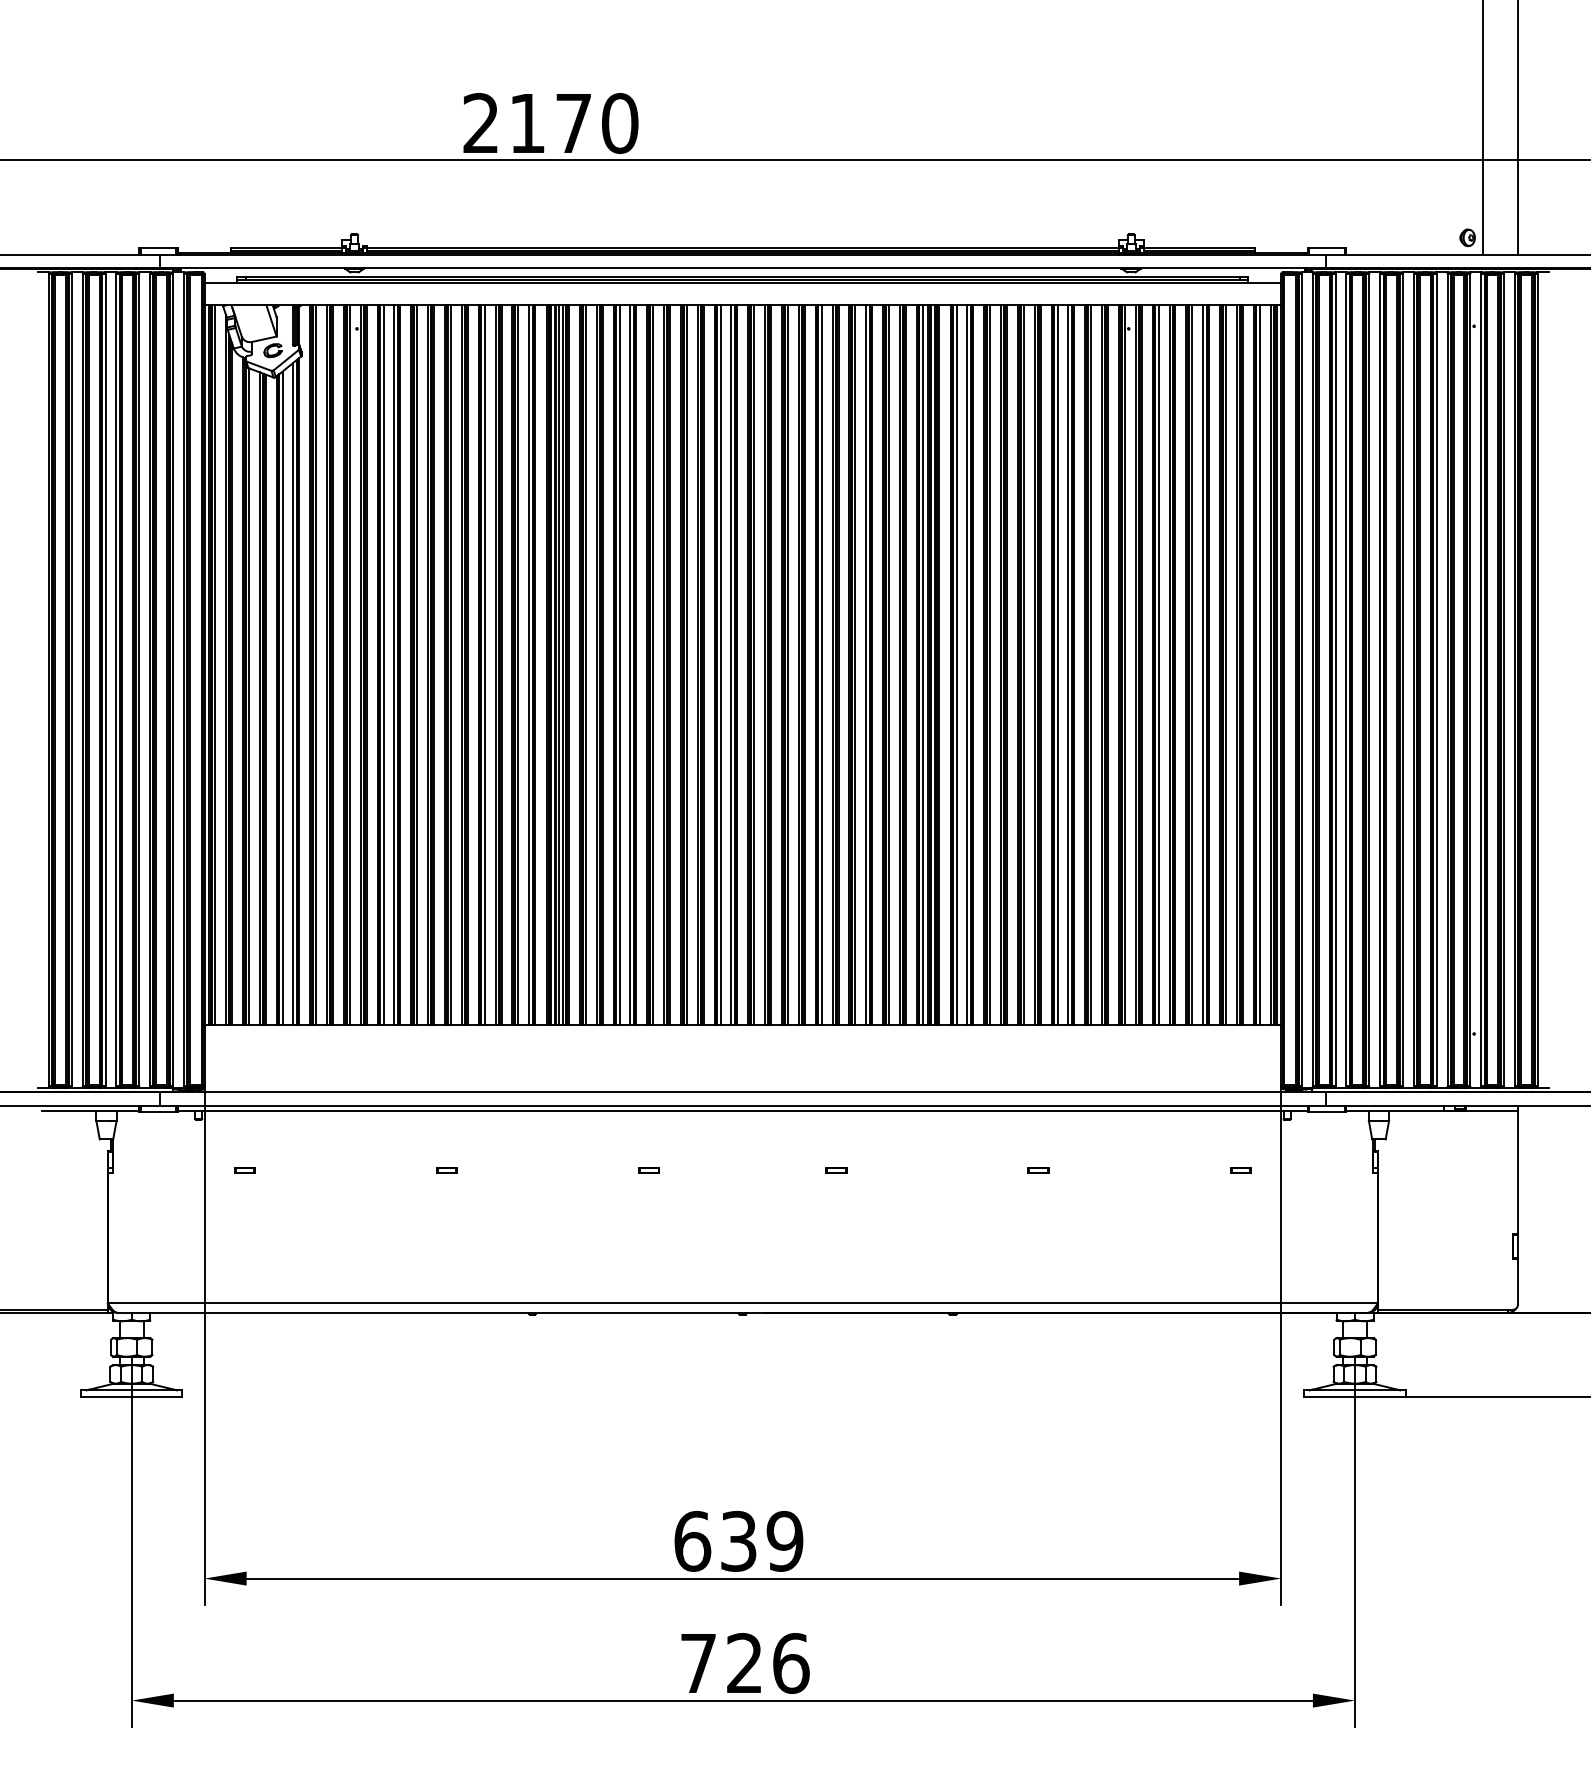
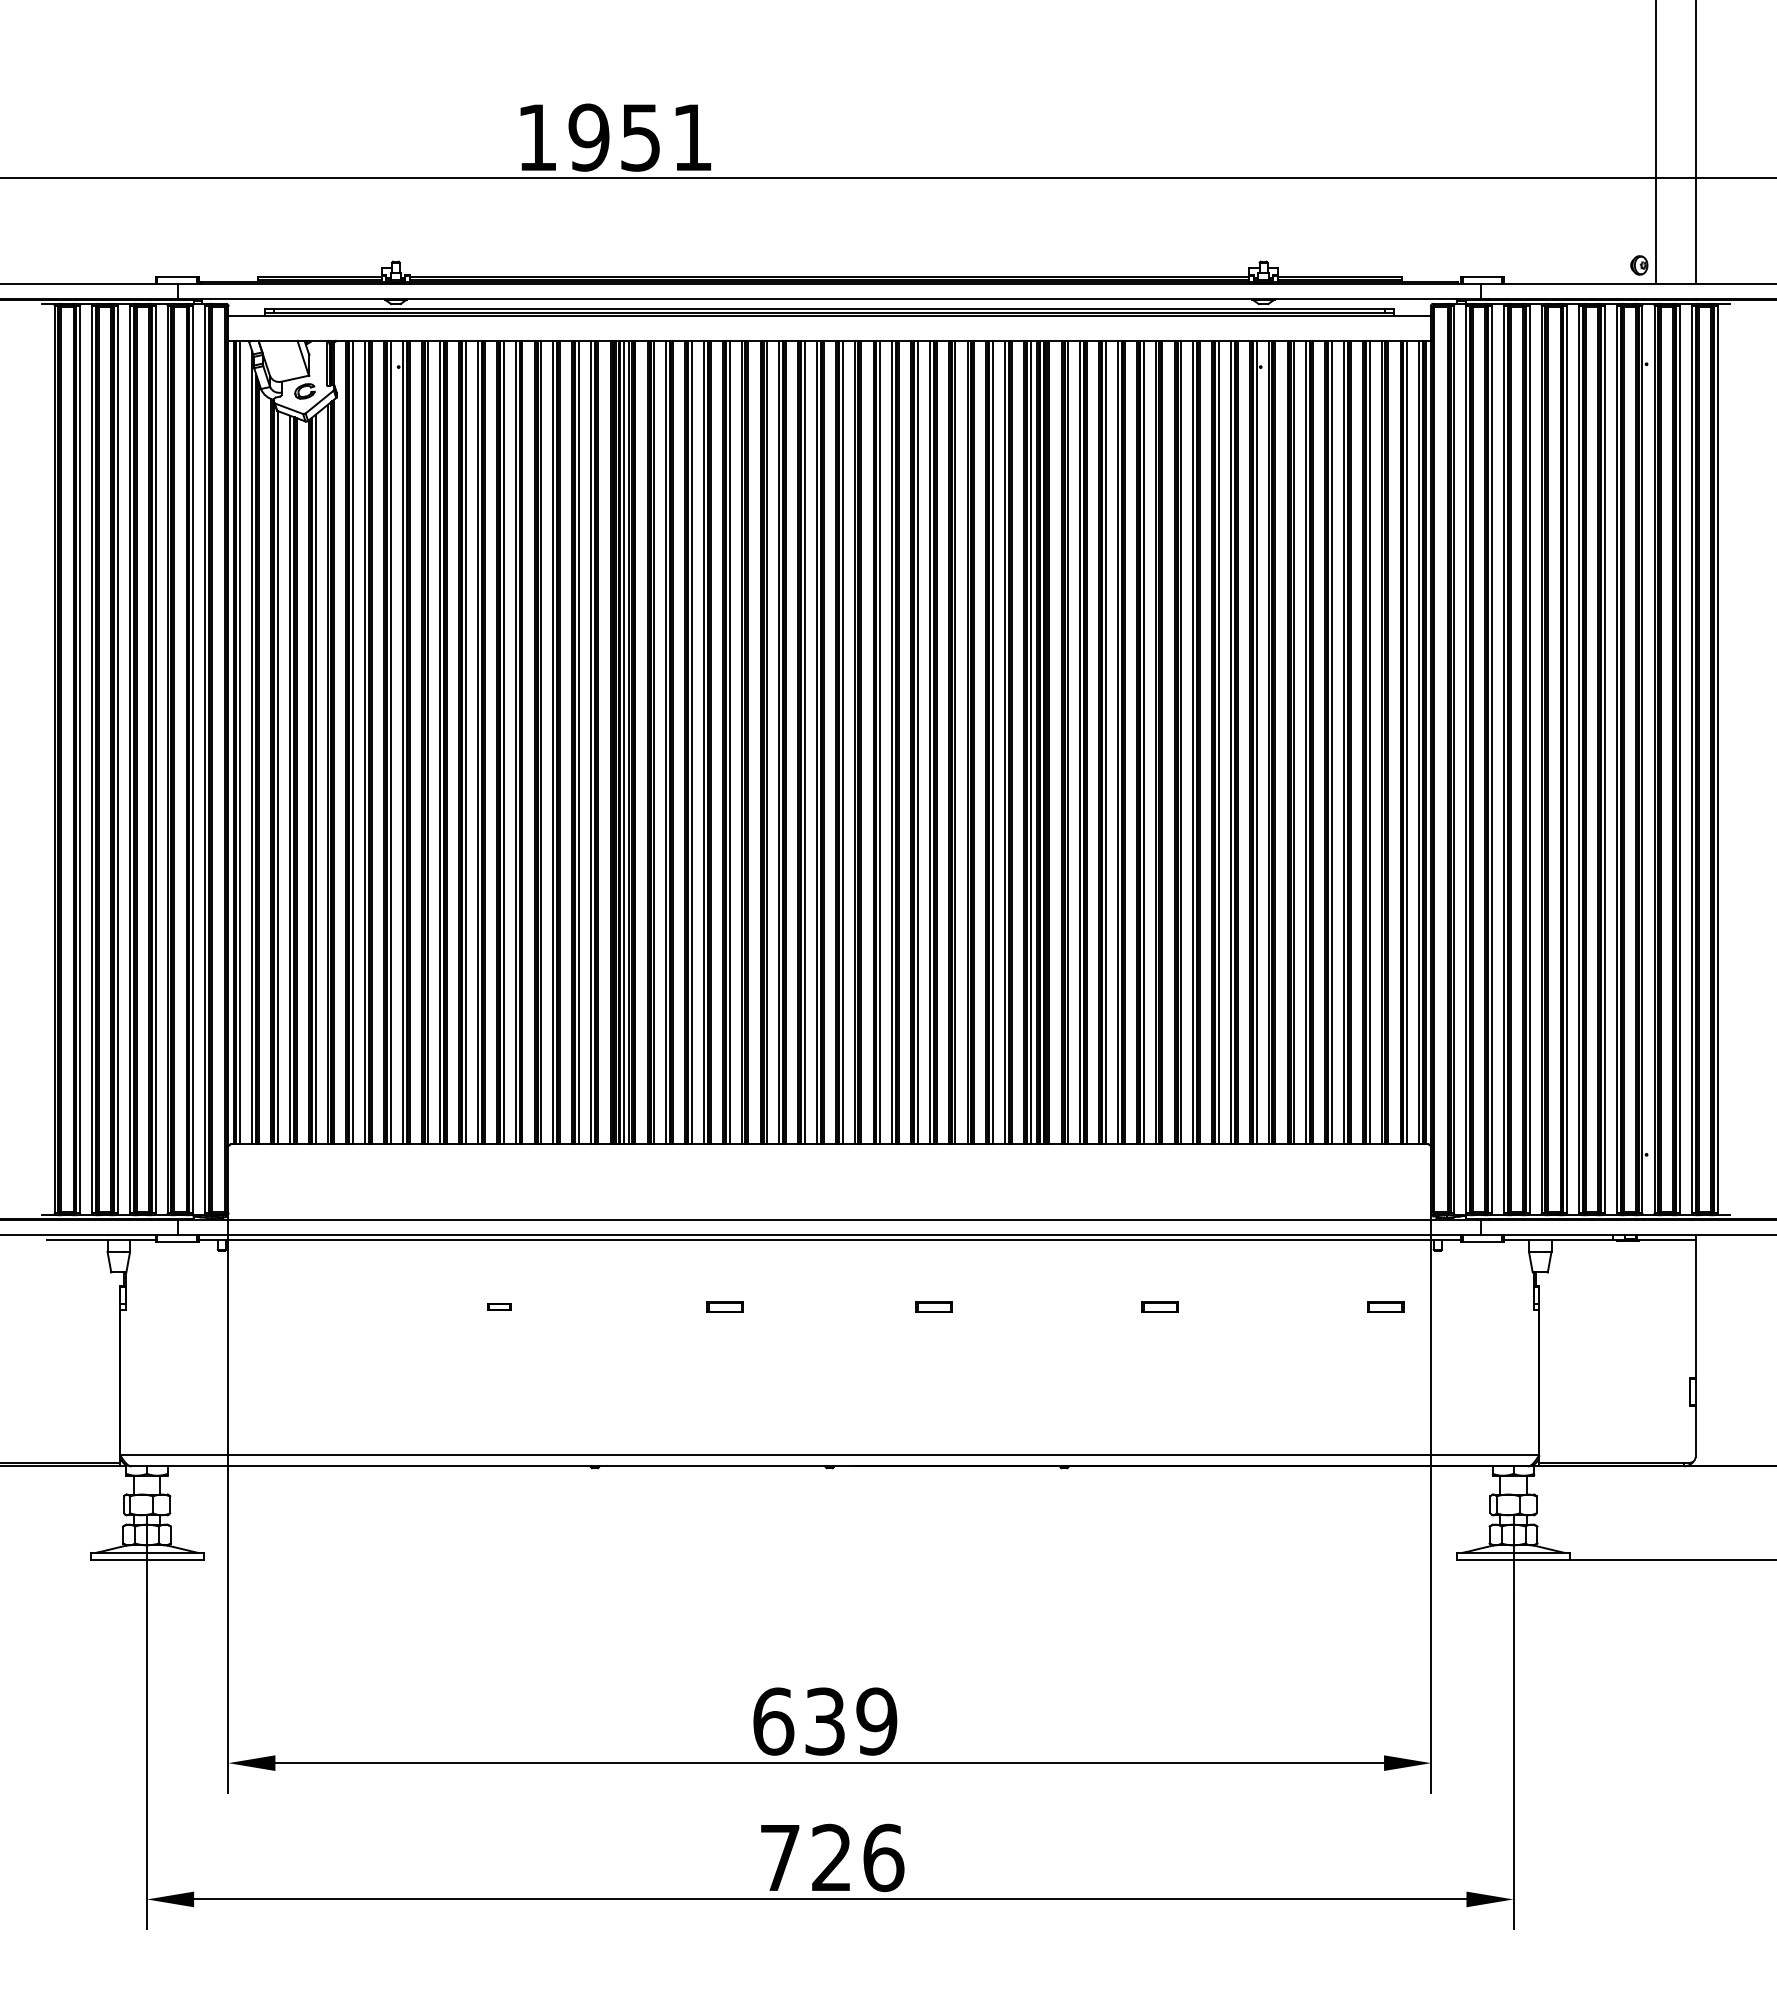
text: (551, 123) -> (615, 137), 2170 -> 1951
part: (244, 1169) -> (273, 1306), removed
part: (649, 1169) -> (725, 1306), size x1.6
part: (835, 1169) -> (933, 1306), size x1.6
part: (1038, 1169) -> (1159, 1306), size x1.6
part: (1240, 1169) -> (1385, 1306), size x1.6

